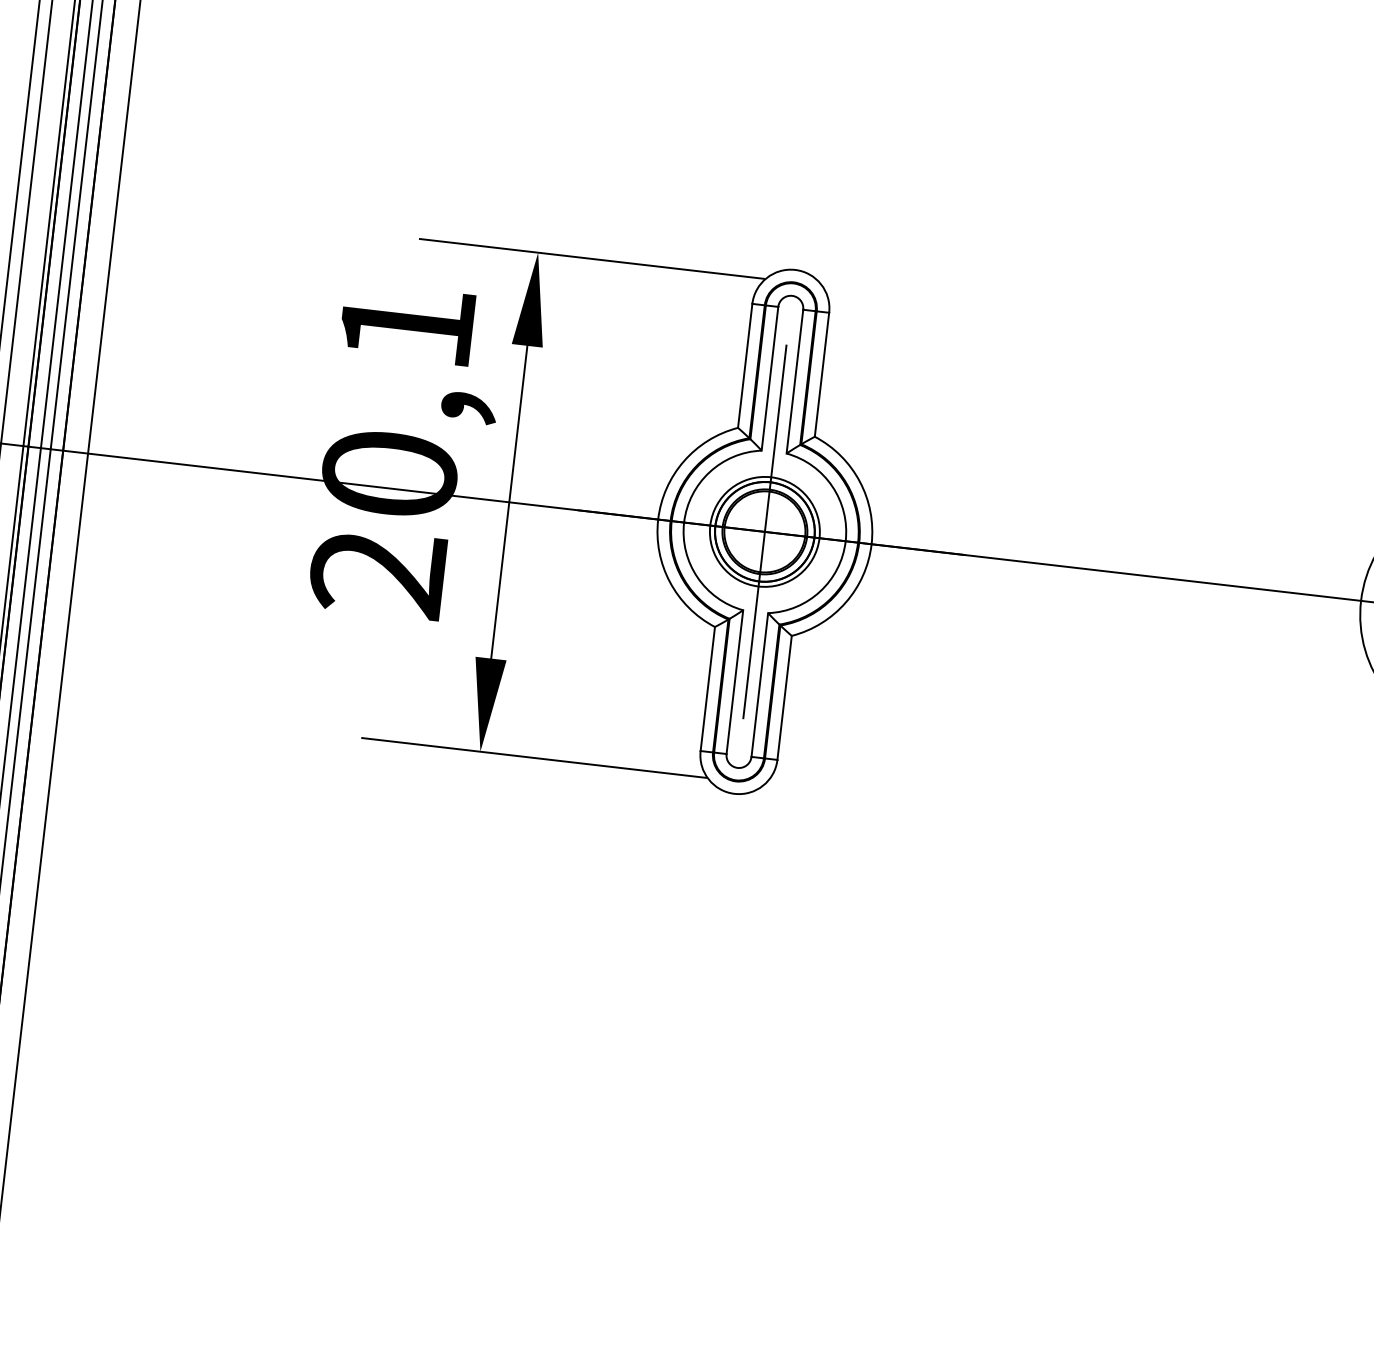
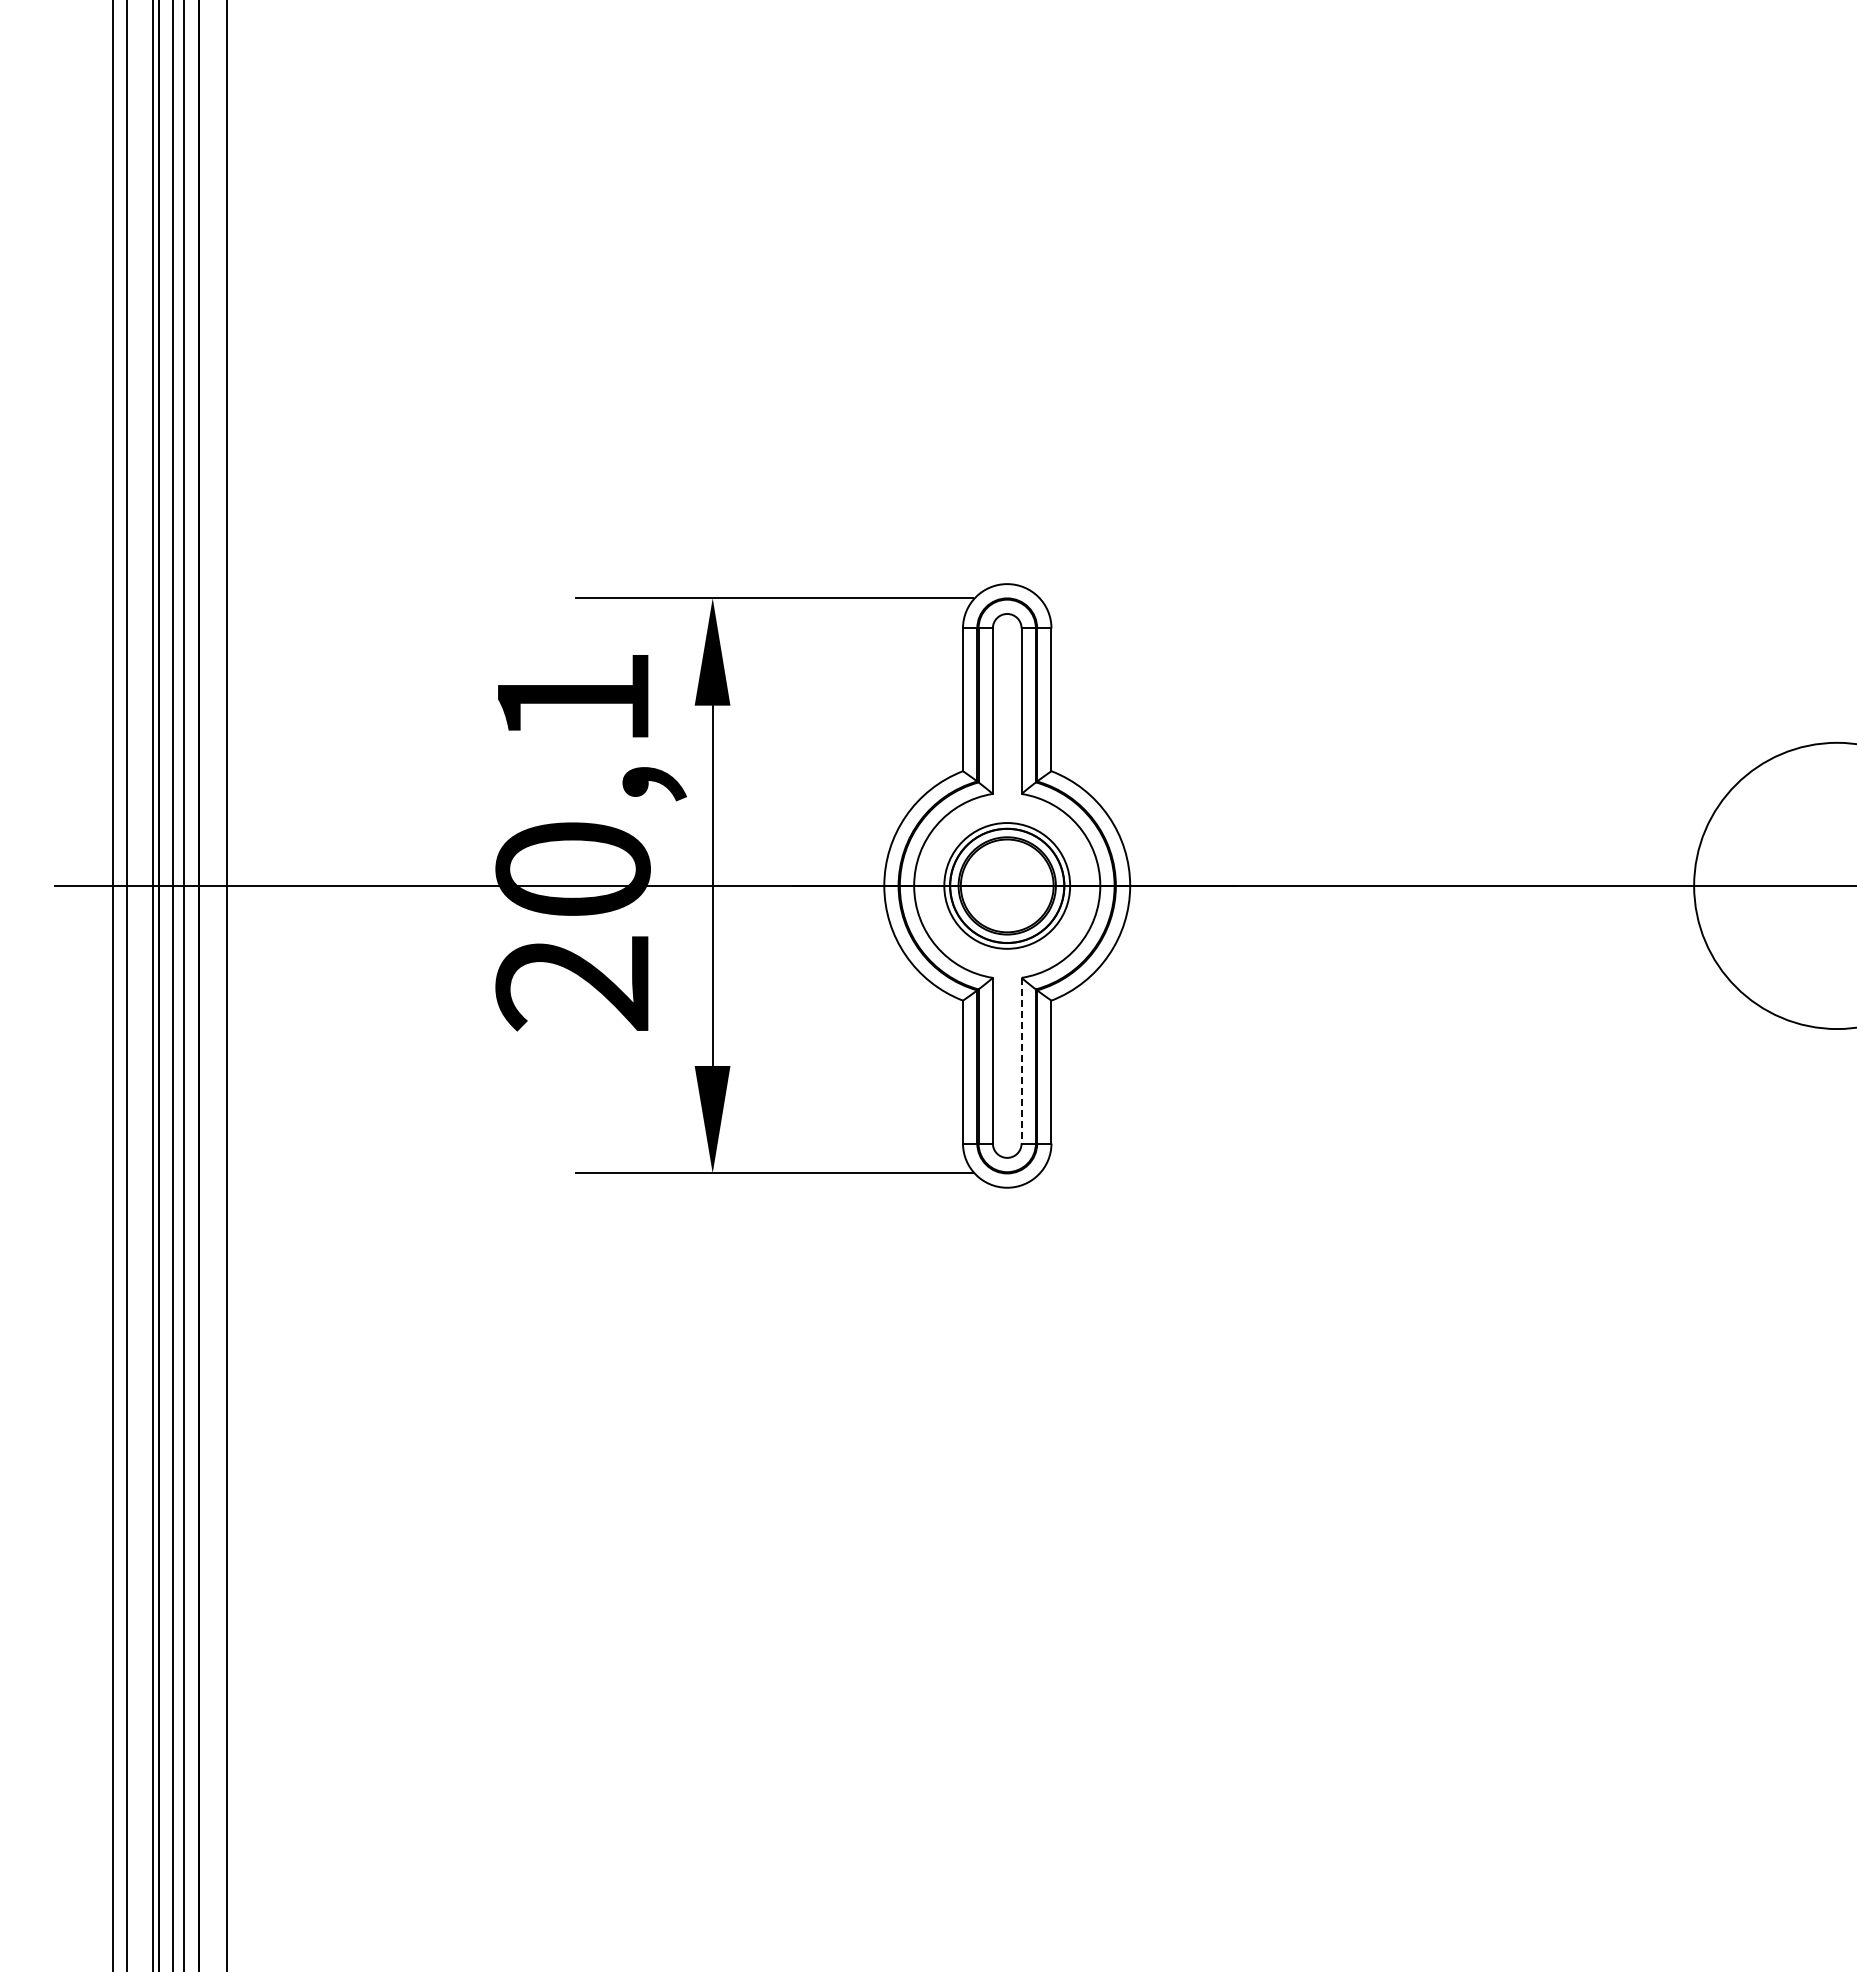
line: (765, 531) -> (1007, 885), removed
line: (759, 684) -> (1021, 1060), solid -> dashed

